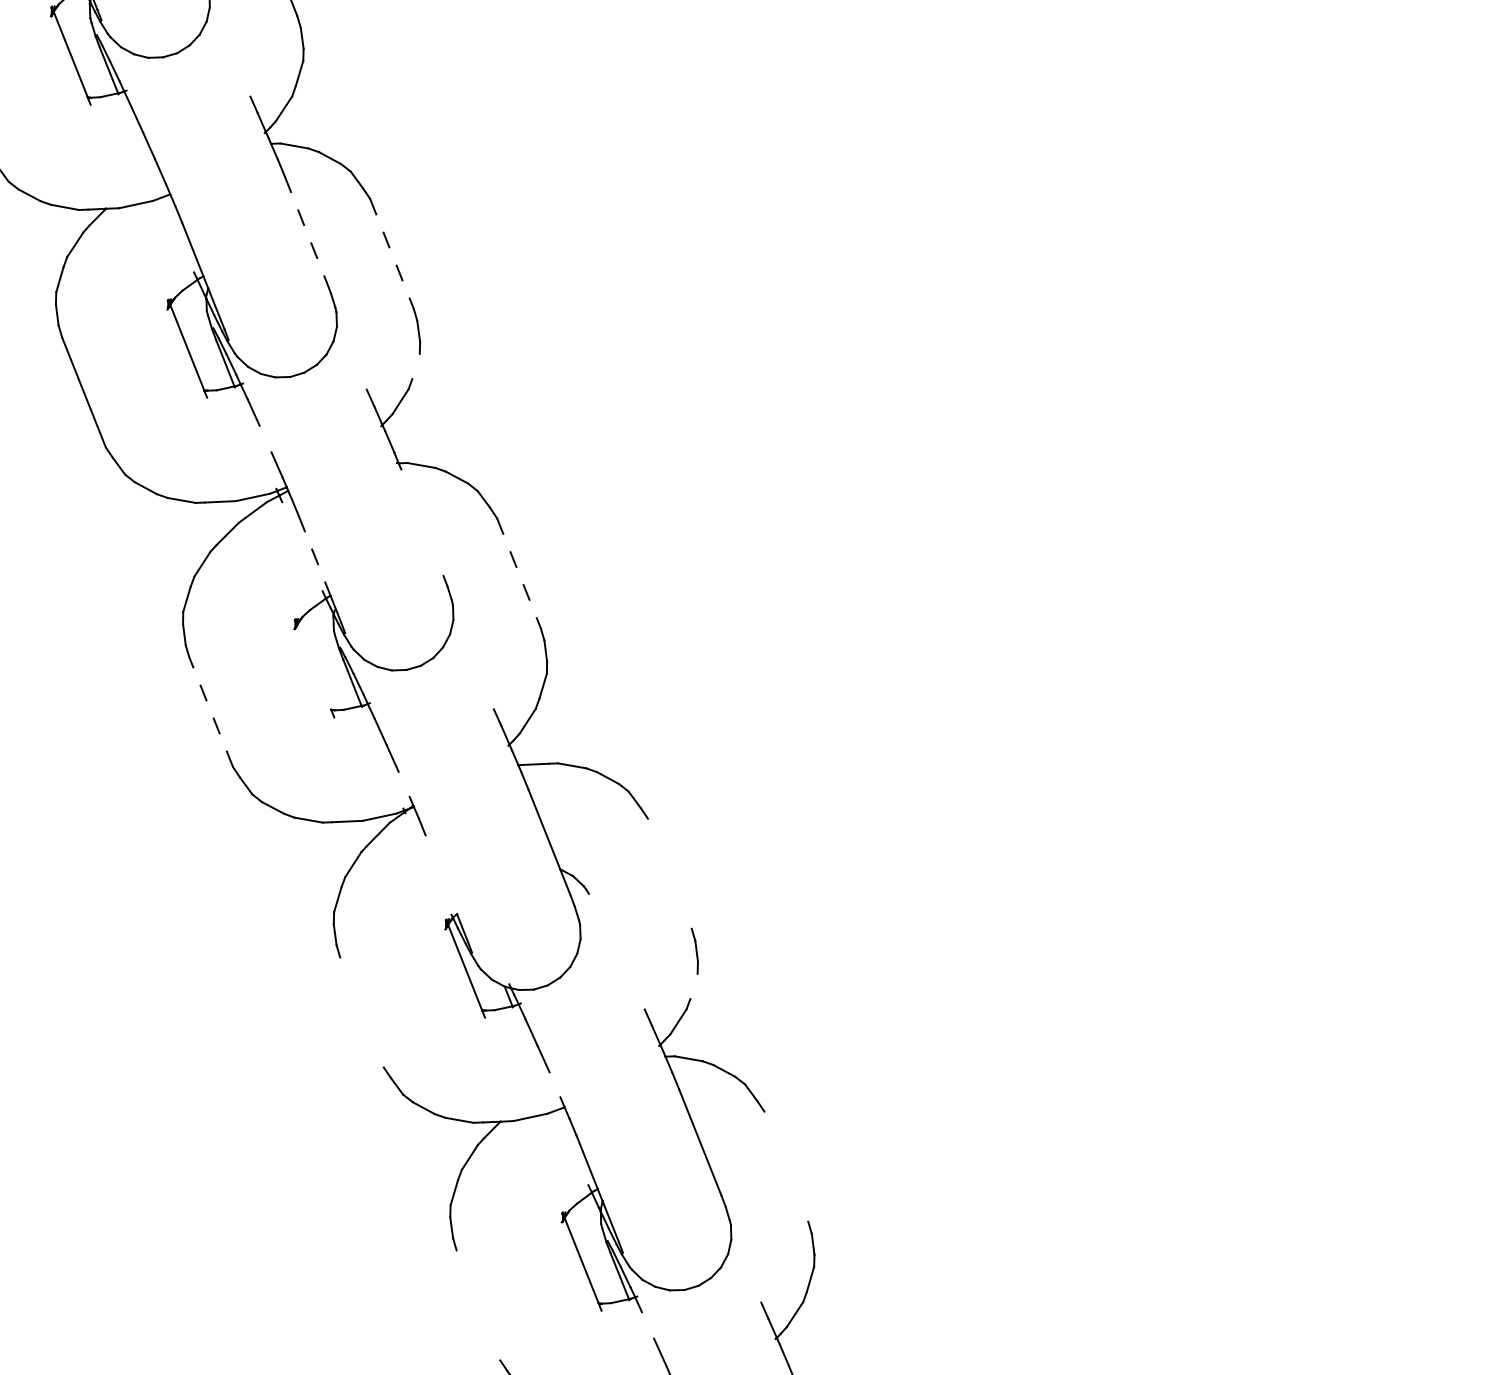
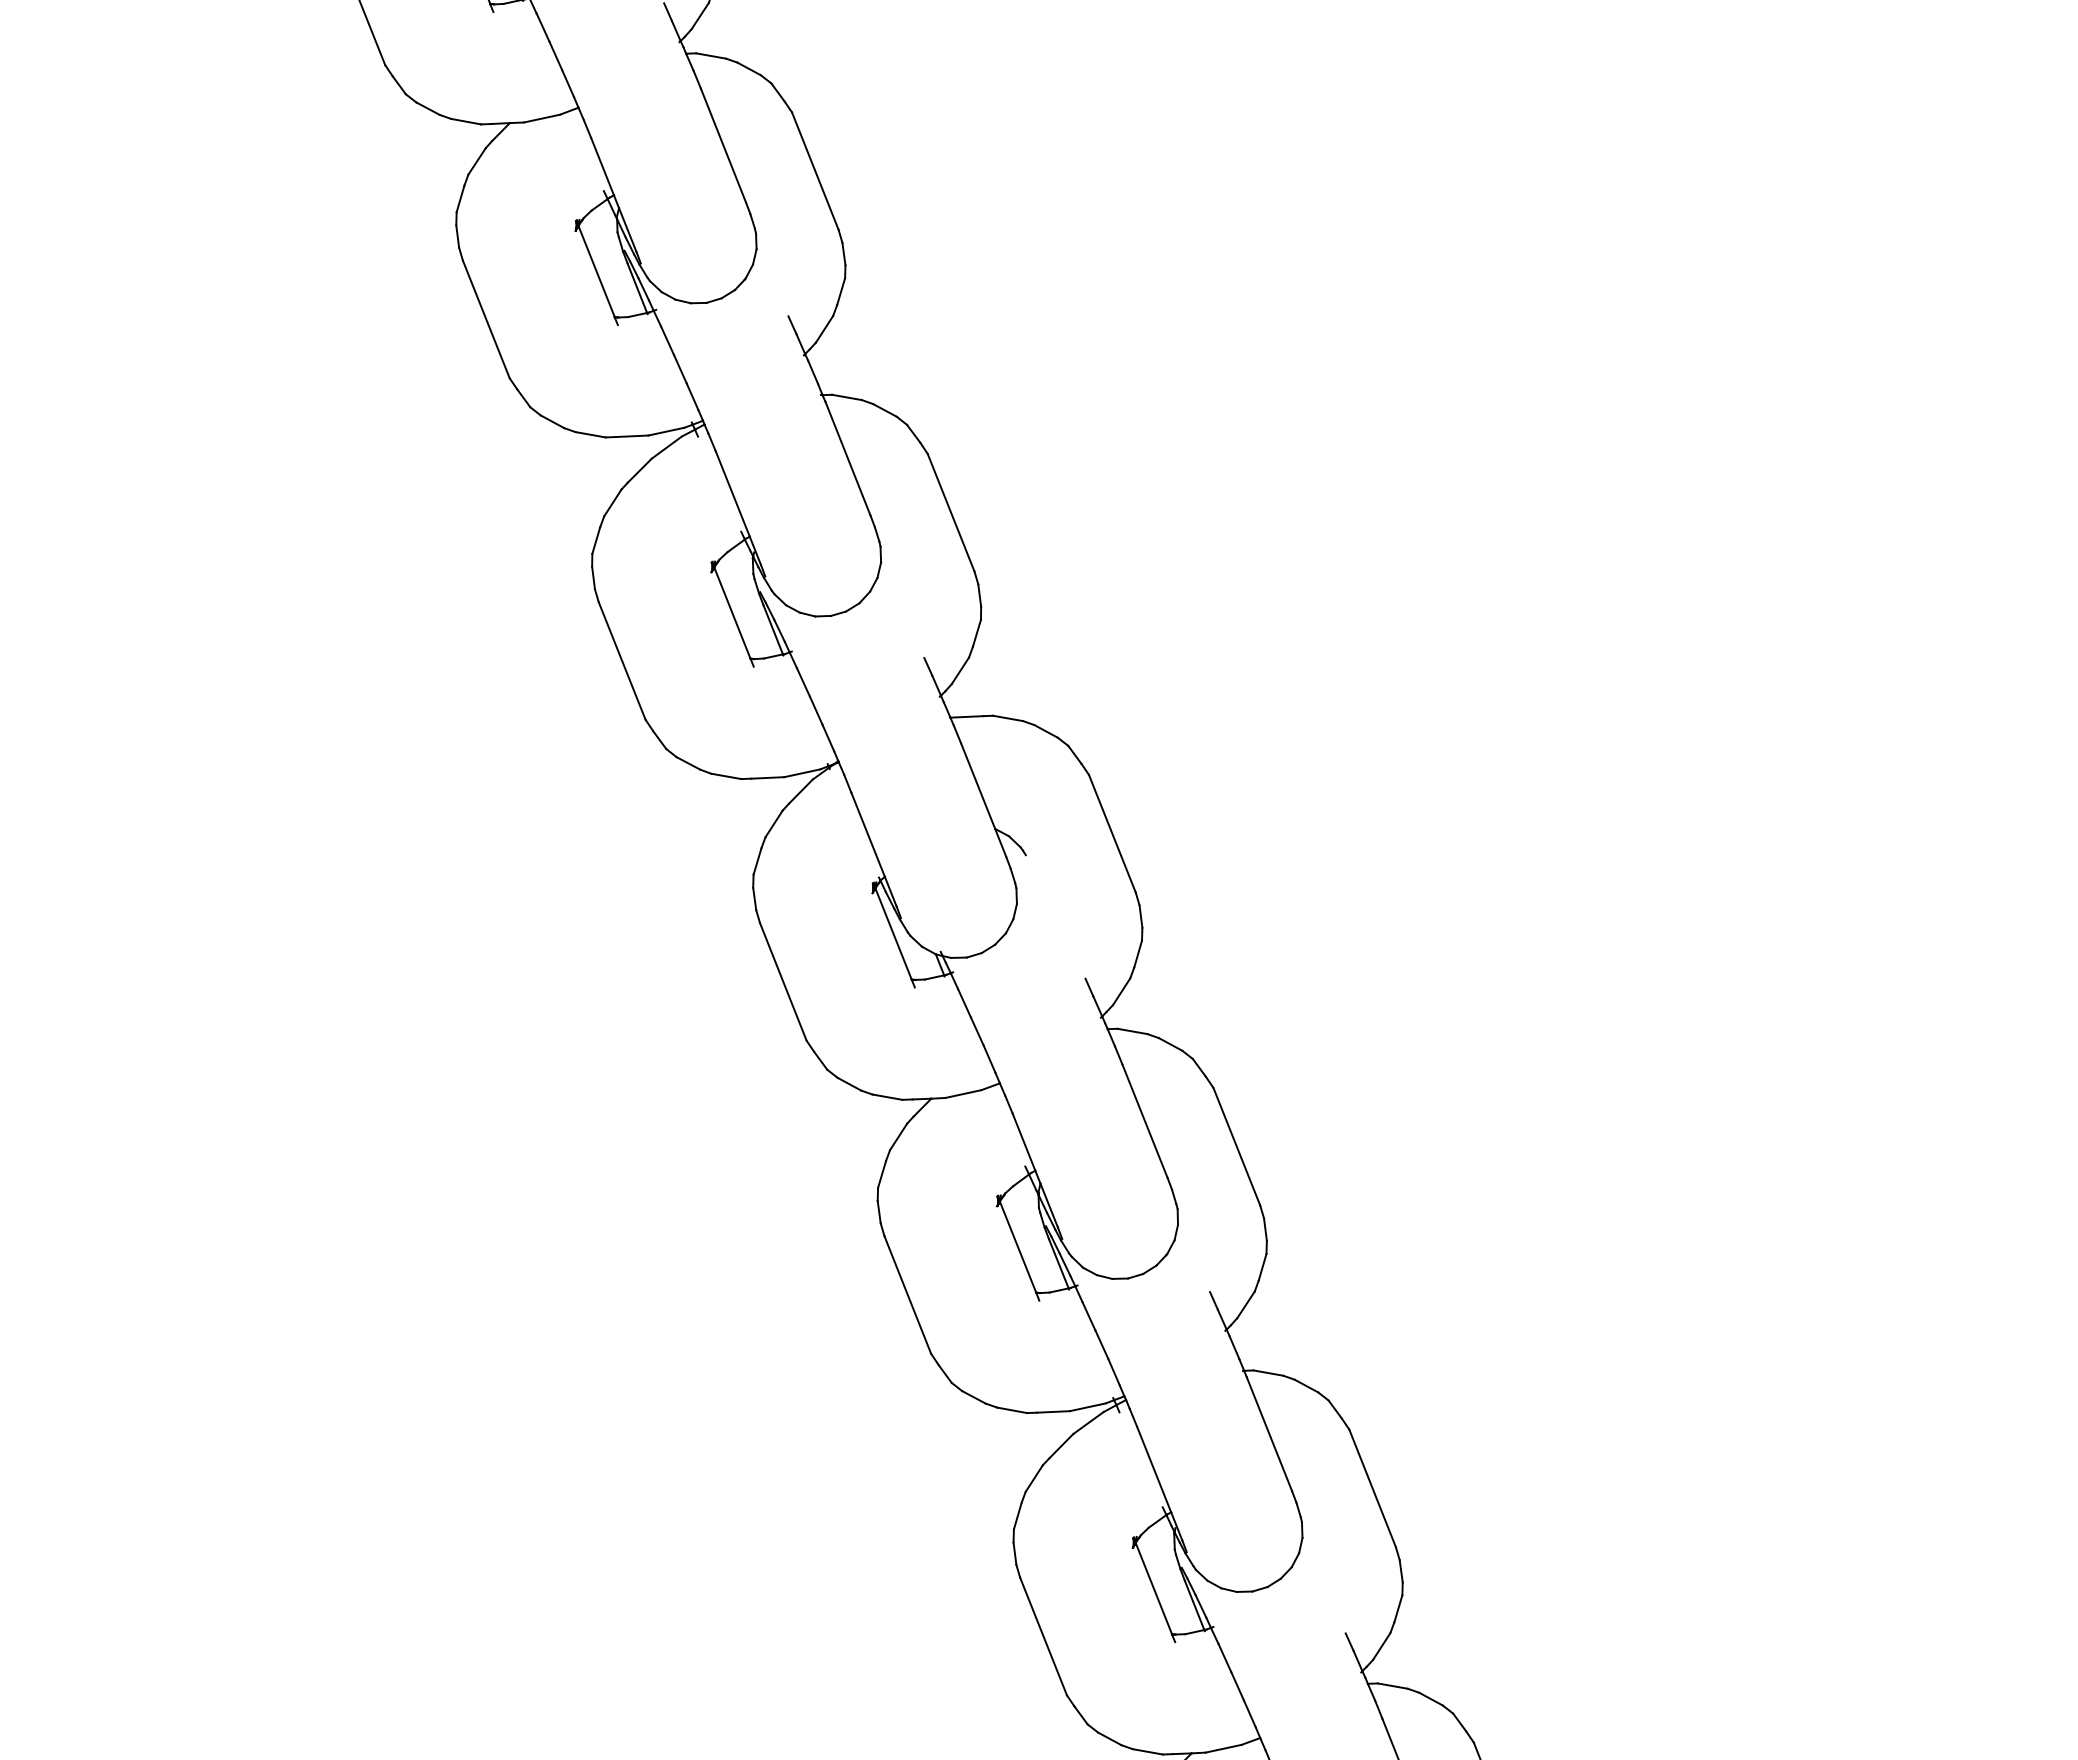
line: (305, 230) -> (723, 146), dashed -> solid
line: (392, 254) -> (815, 171), dashed -> solid
line: (416, 366) -> (841, 291), added
line: (265, 439) -> (680, 369), added
line: (422, 522) -> (847, 458), added
line: (314, 556) -> (732, 494), dashed -> solid
line: (519, 574) -> (951, 513), dashed -> solid
line: (314, 666) -> (732, 612), added
line: (210, 711) -> (621, 660), dashed -> solid
line: (404, 783) -> (828, 737), added
line: (669, 873) -> (1111, 833), added
line: (440, 874) -> (867, 834), added
line: (694, 985) -> (1138, 953), added
line: (362, 1012) -> (783, 981), added
line: (554, 1084) -> (989, 1058), added
line: (786, 1166) -> (1236, 1146), added
line: (478, 1304) -> (907, 1294), added
line: (647, 1325) -> (1088, 1316), added

